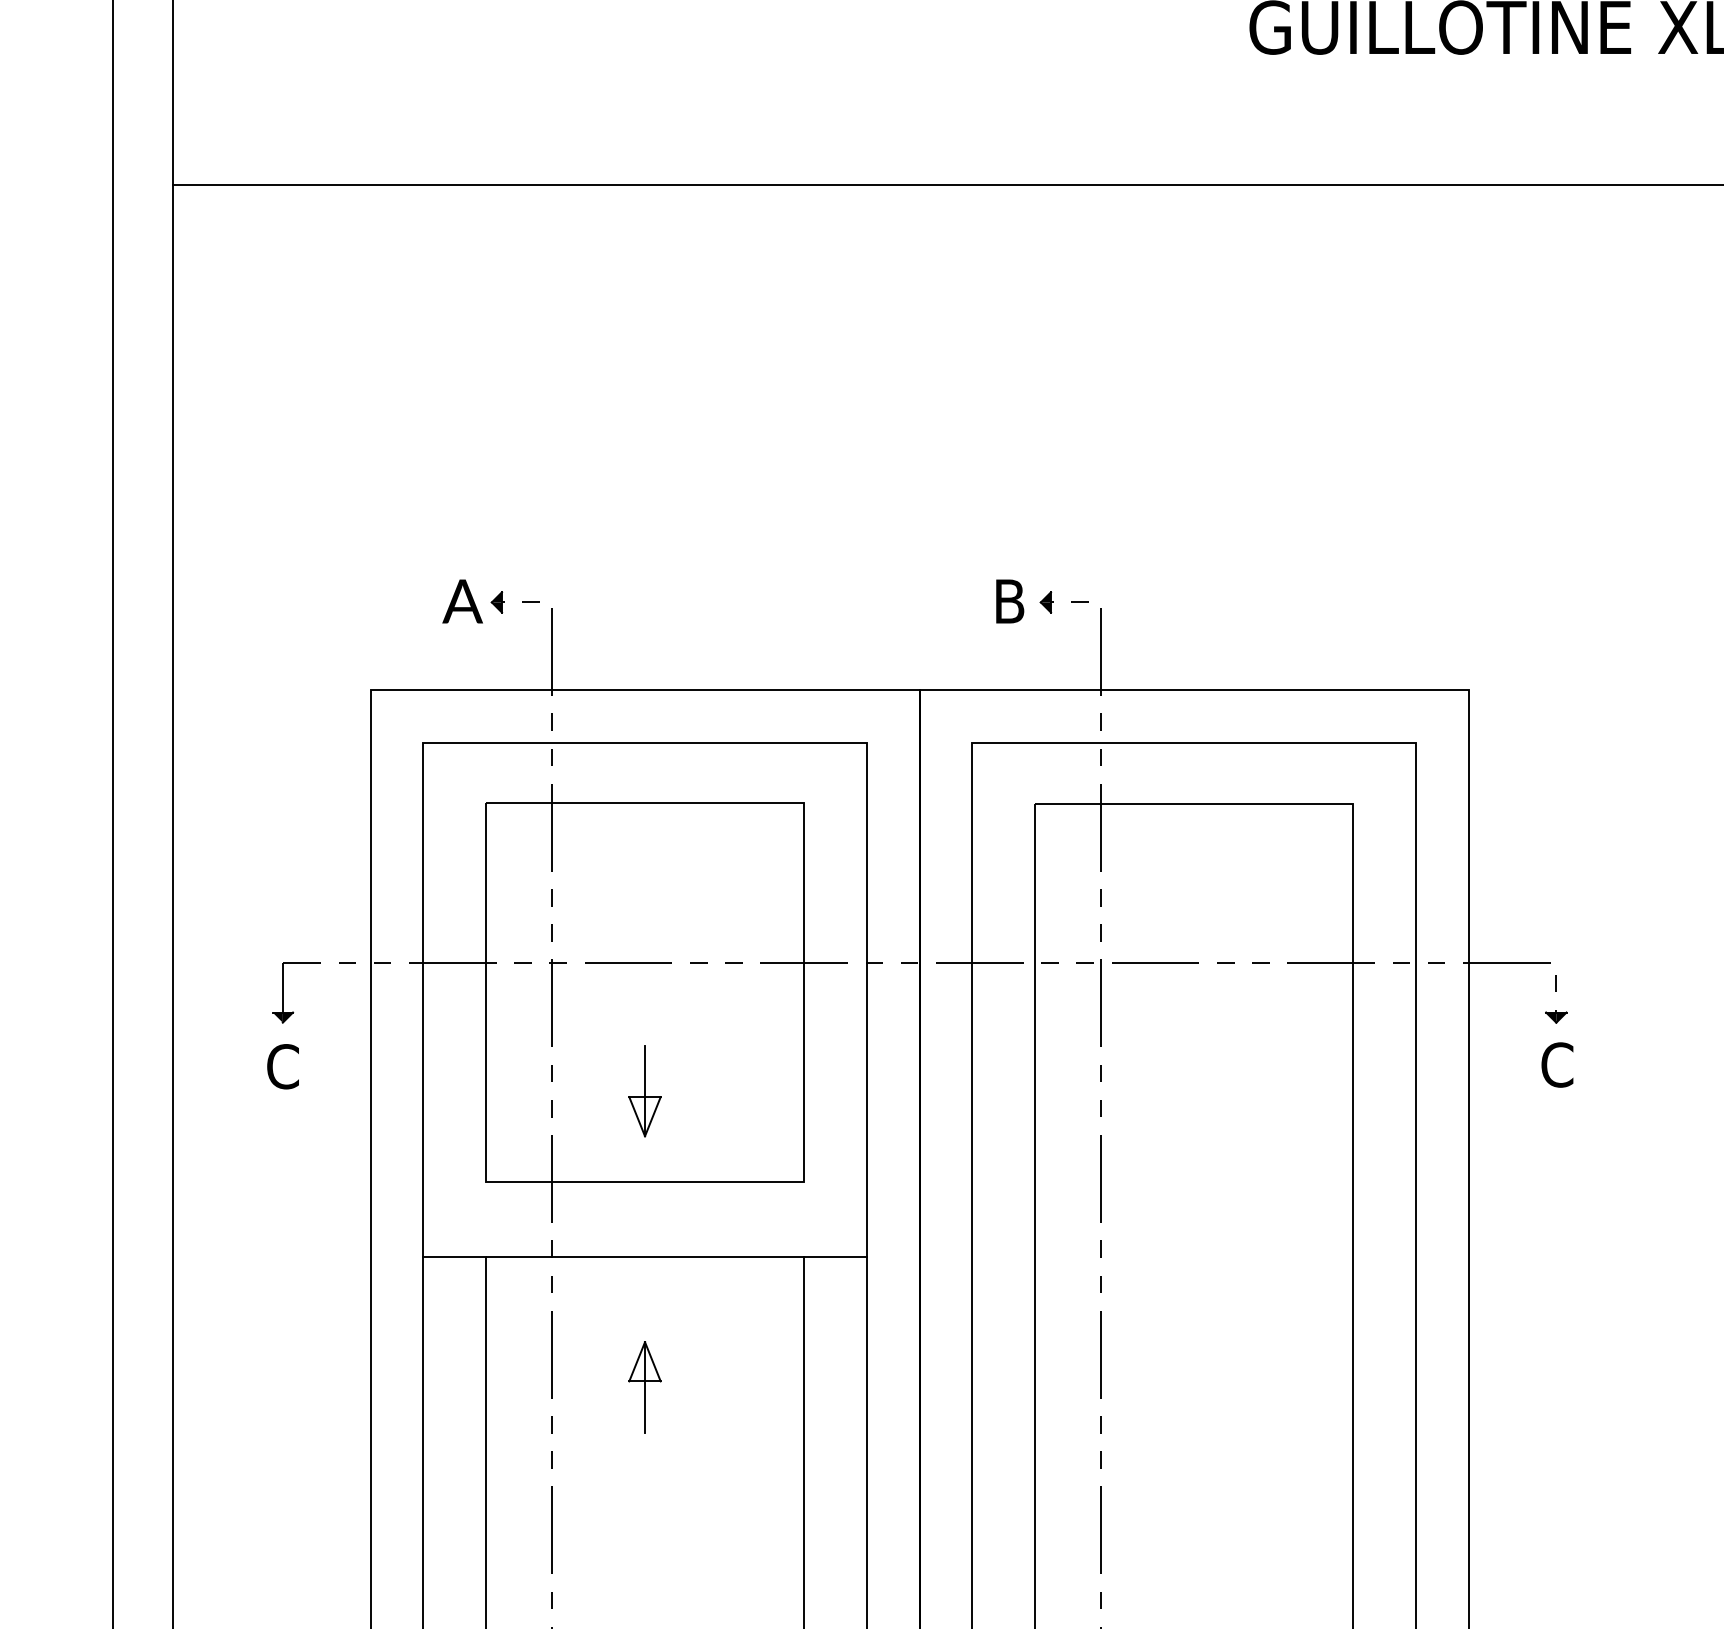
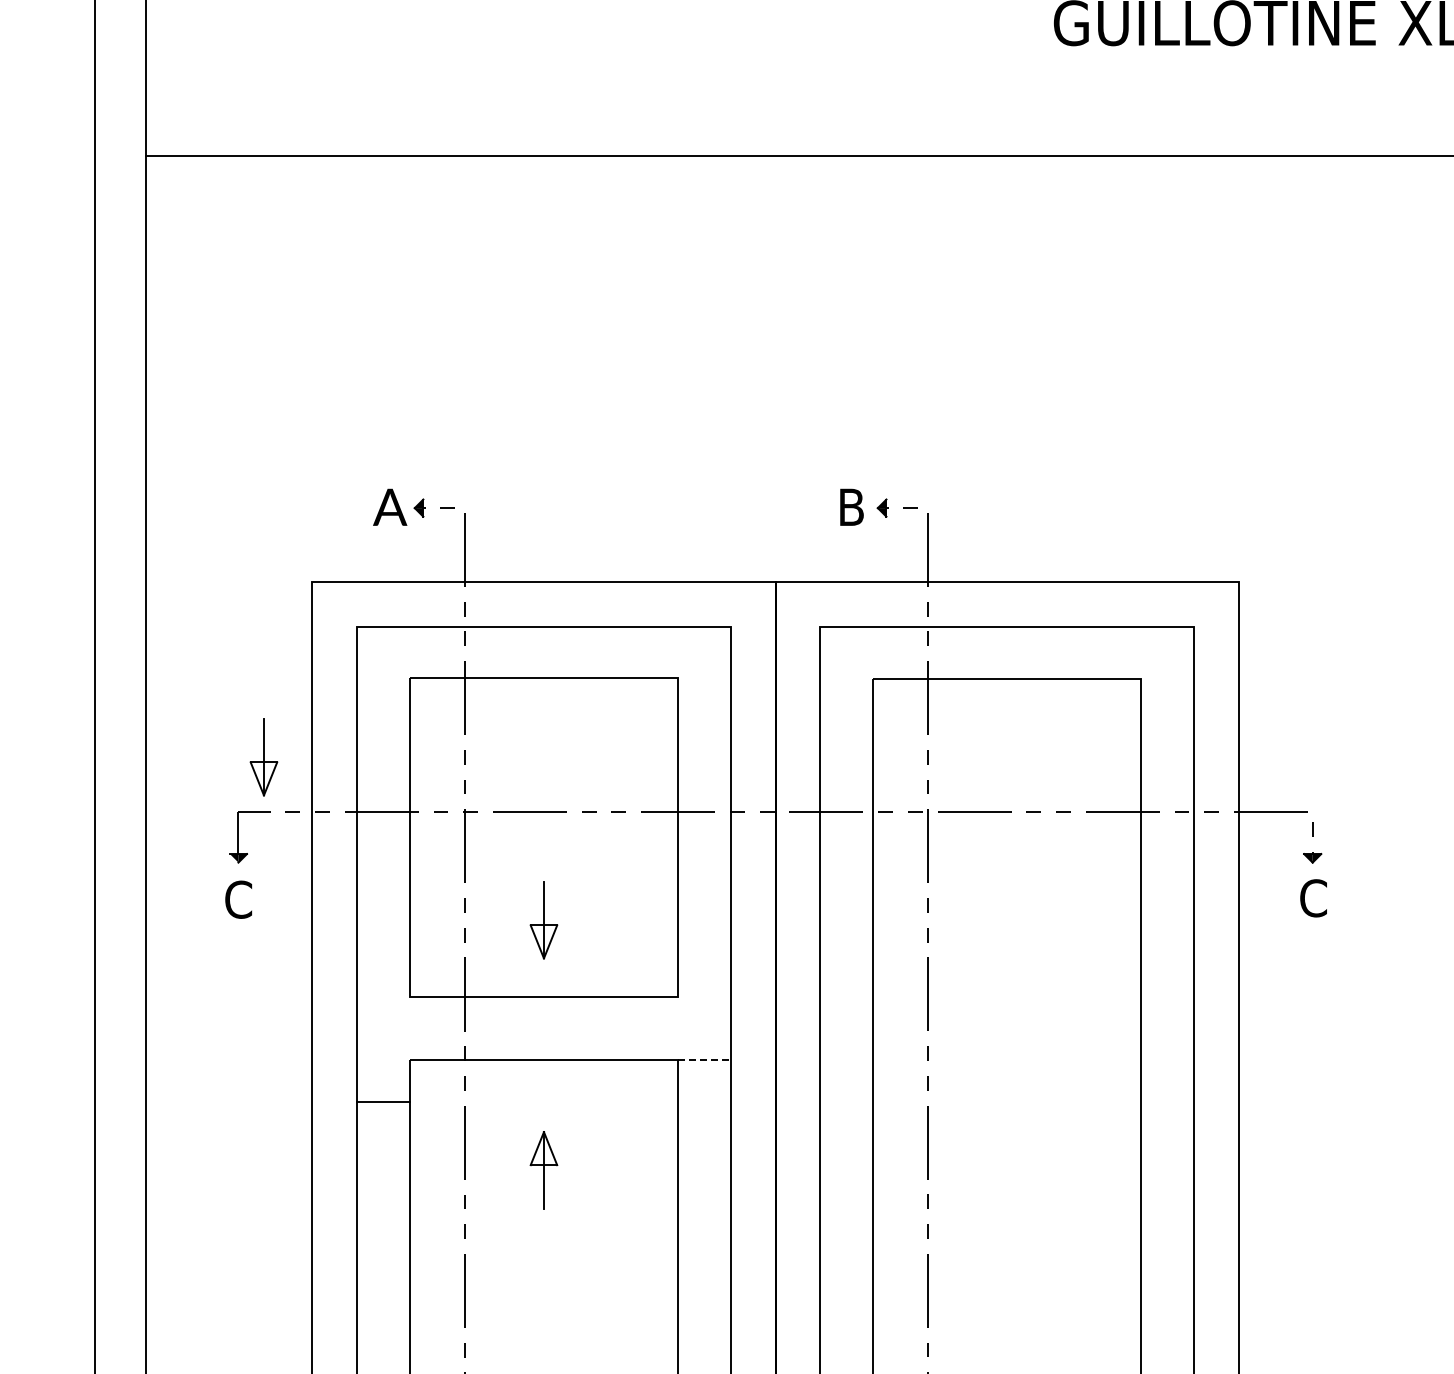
part: (312, 898) -> (263, 757), added
line: (453, 1257) -> (382, 1102), moved
line: (836, 1257) -> (705, 1060), solid -> dashed

